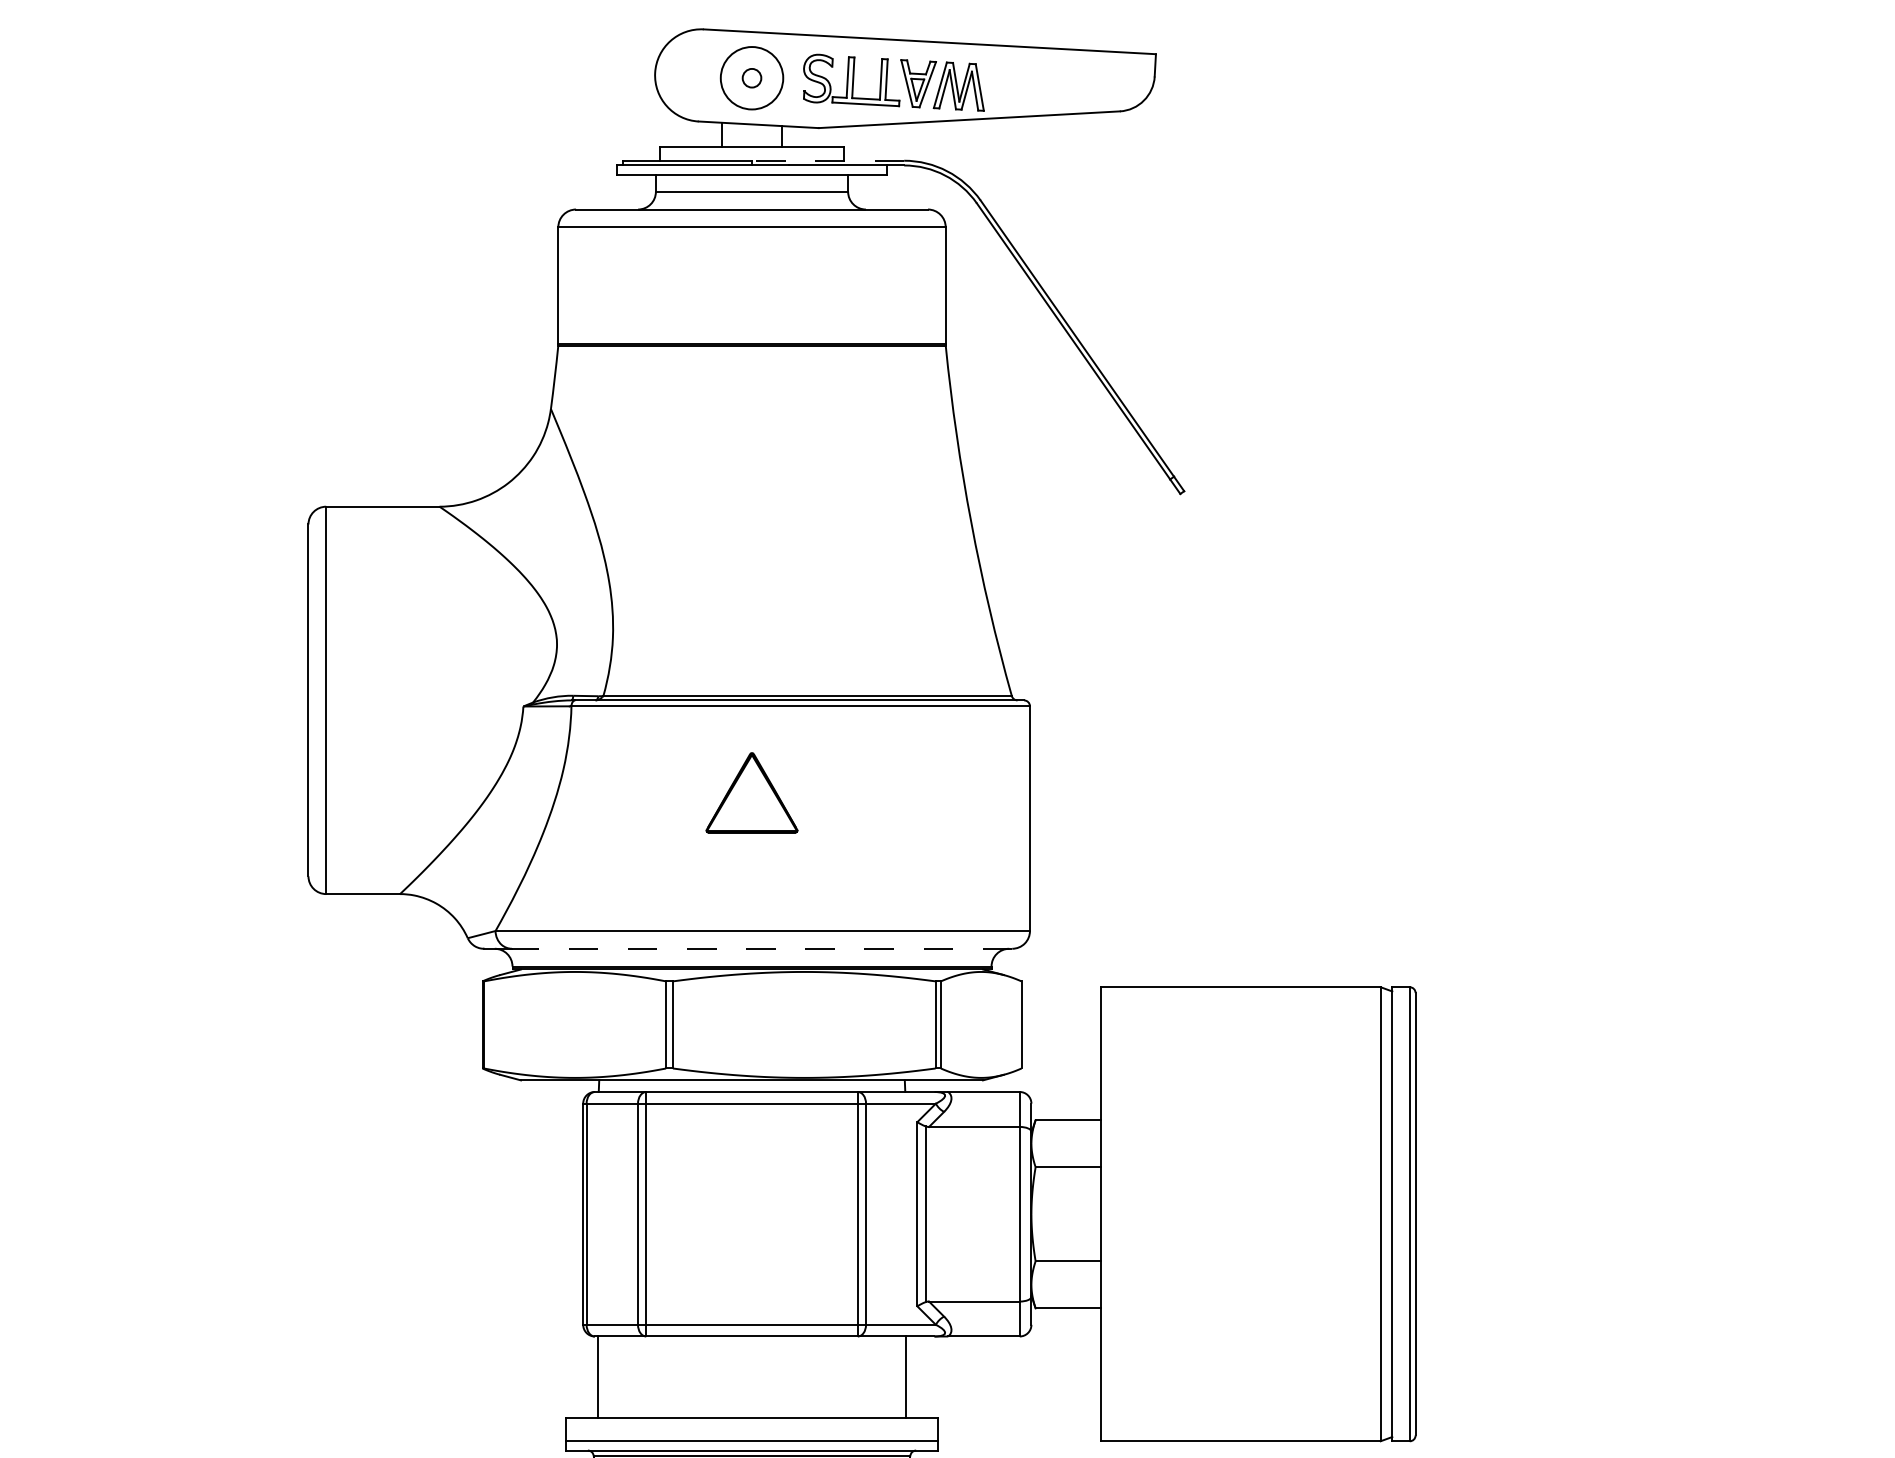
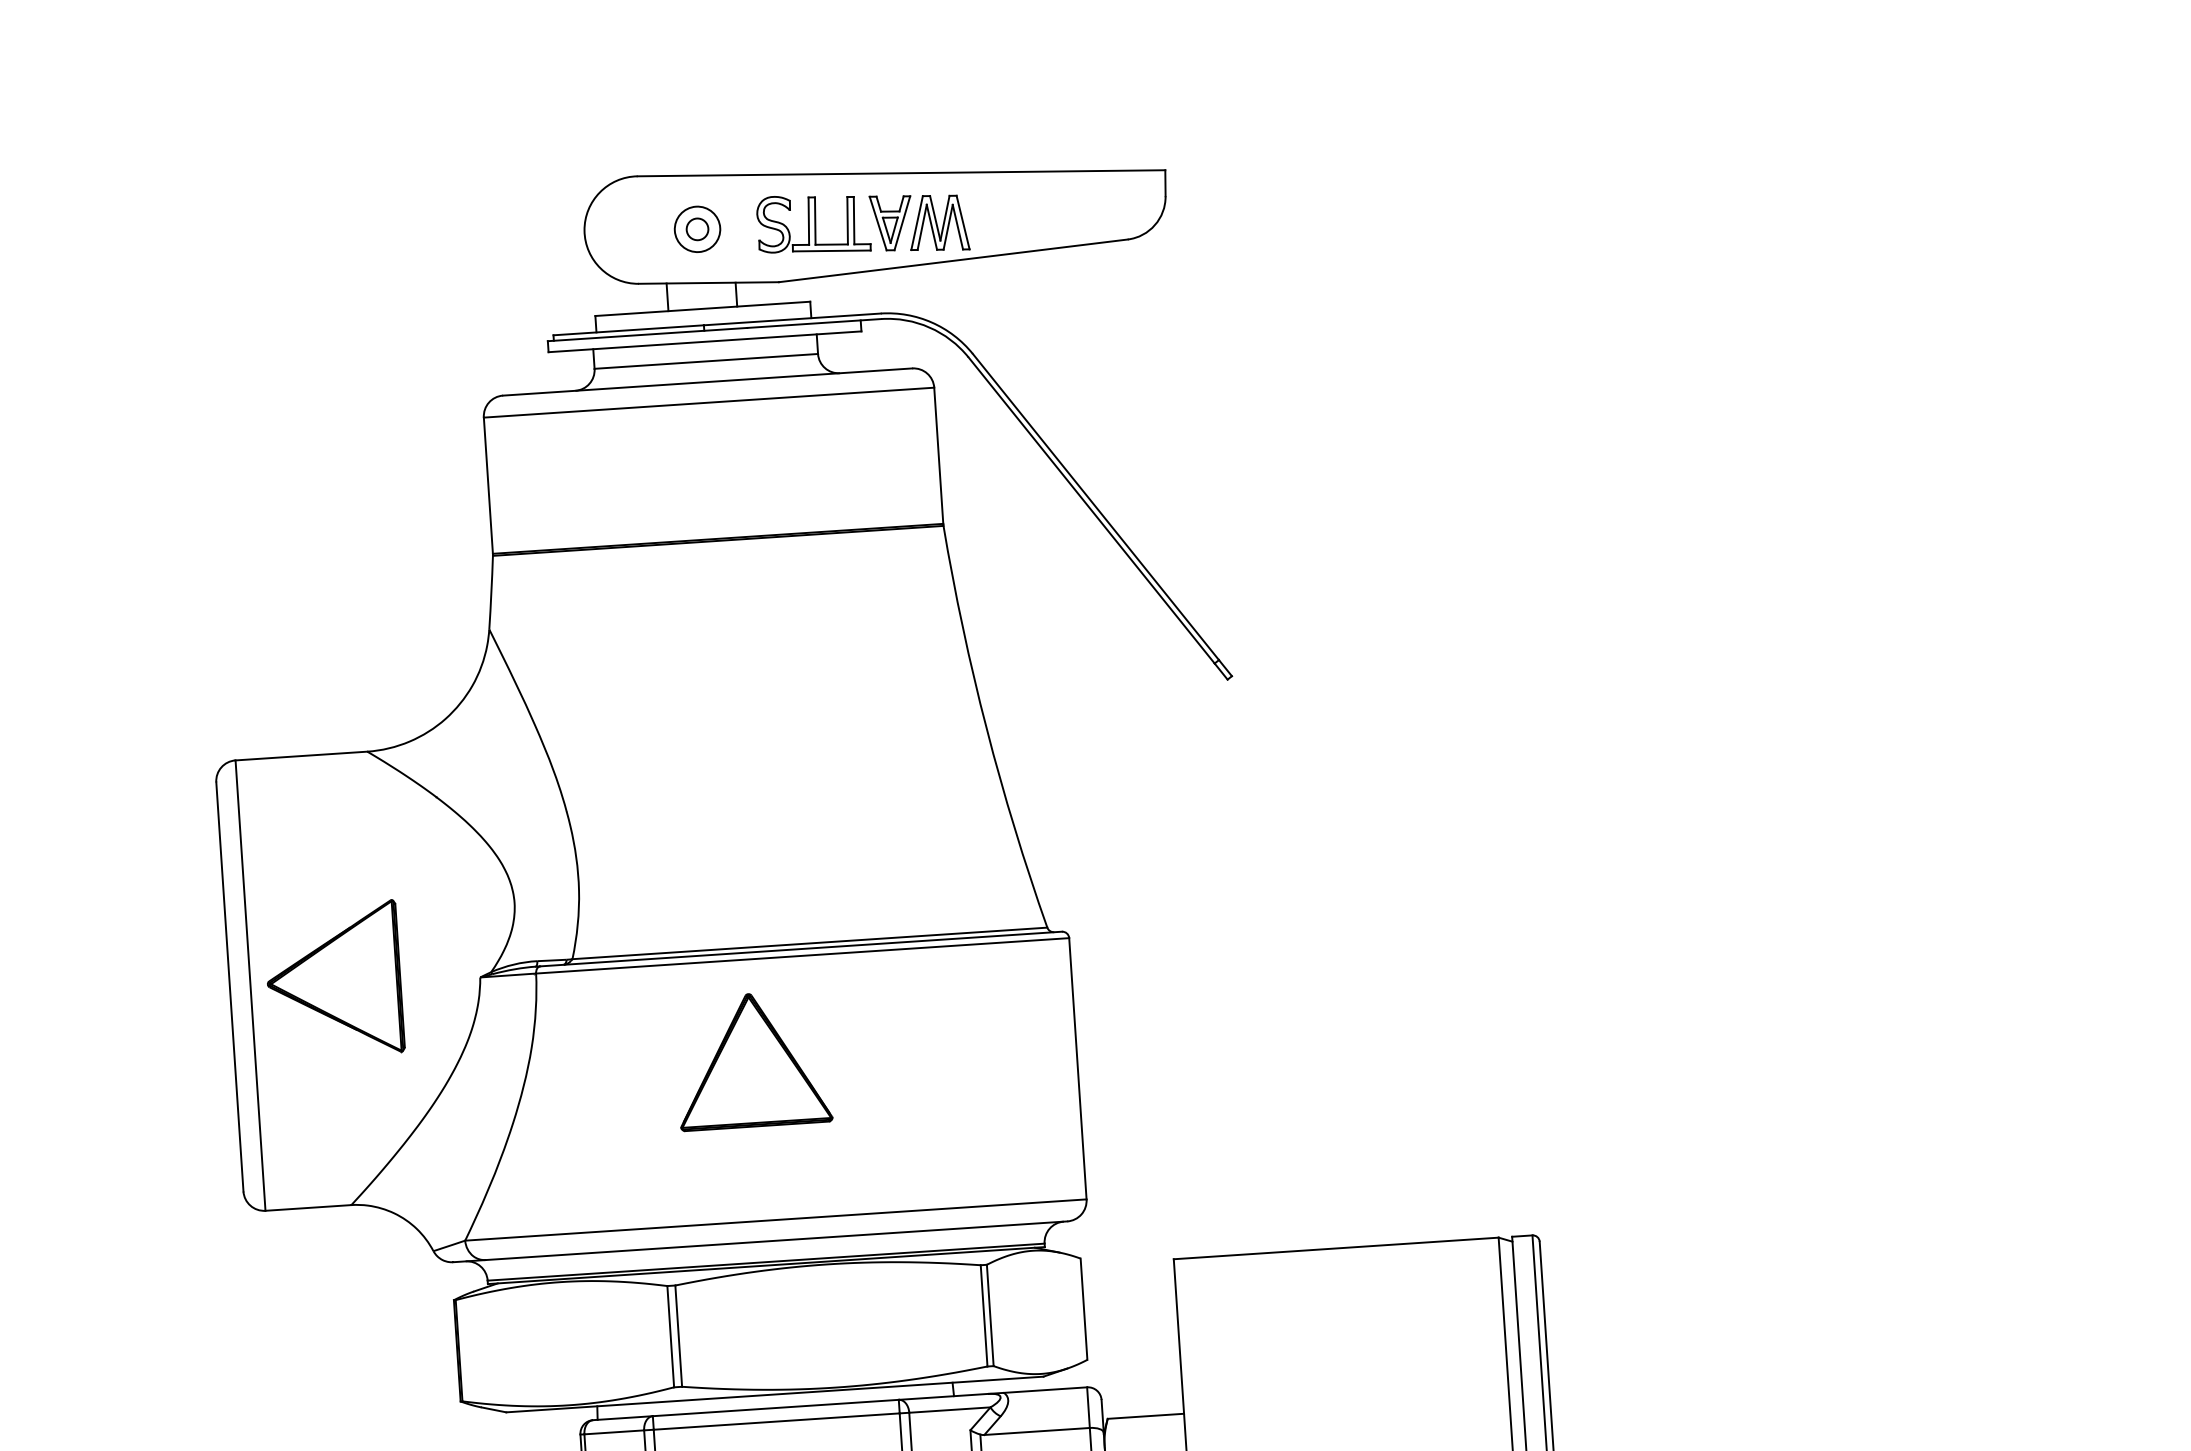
circle: (751, 77) -> (696, 228), size x0.62
line: (827, 160) -> (791, 319), dashed -> solid
part: (397, 700) -> (333, 980), added
part: (751, 792) -> (752, 1059), size x1.43
line: (761, 948) -> (775, 1240), dashed -> solid

